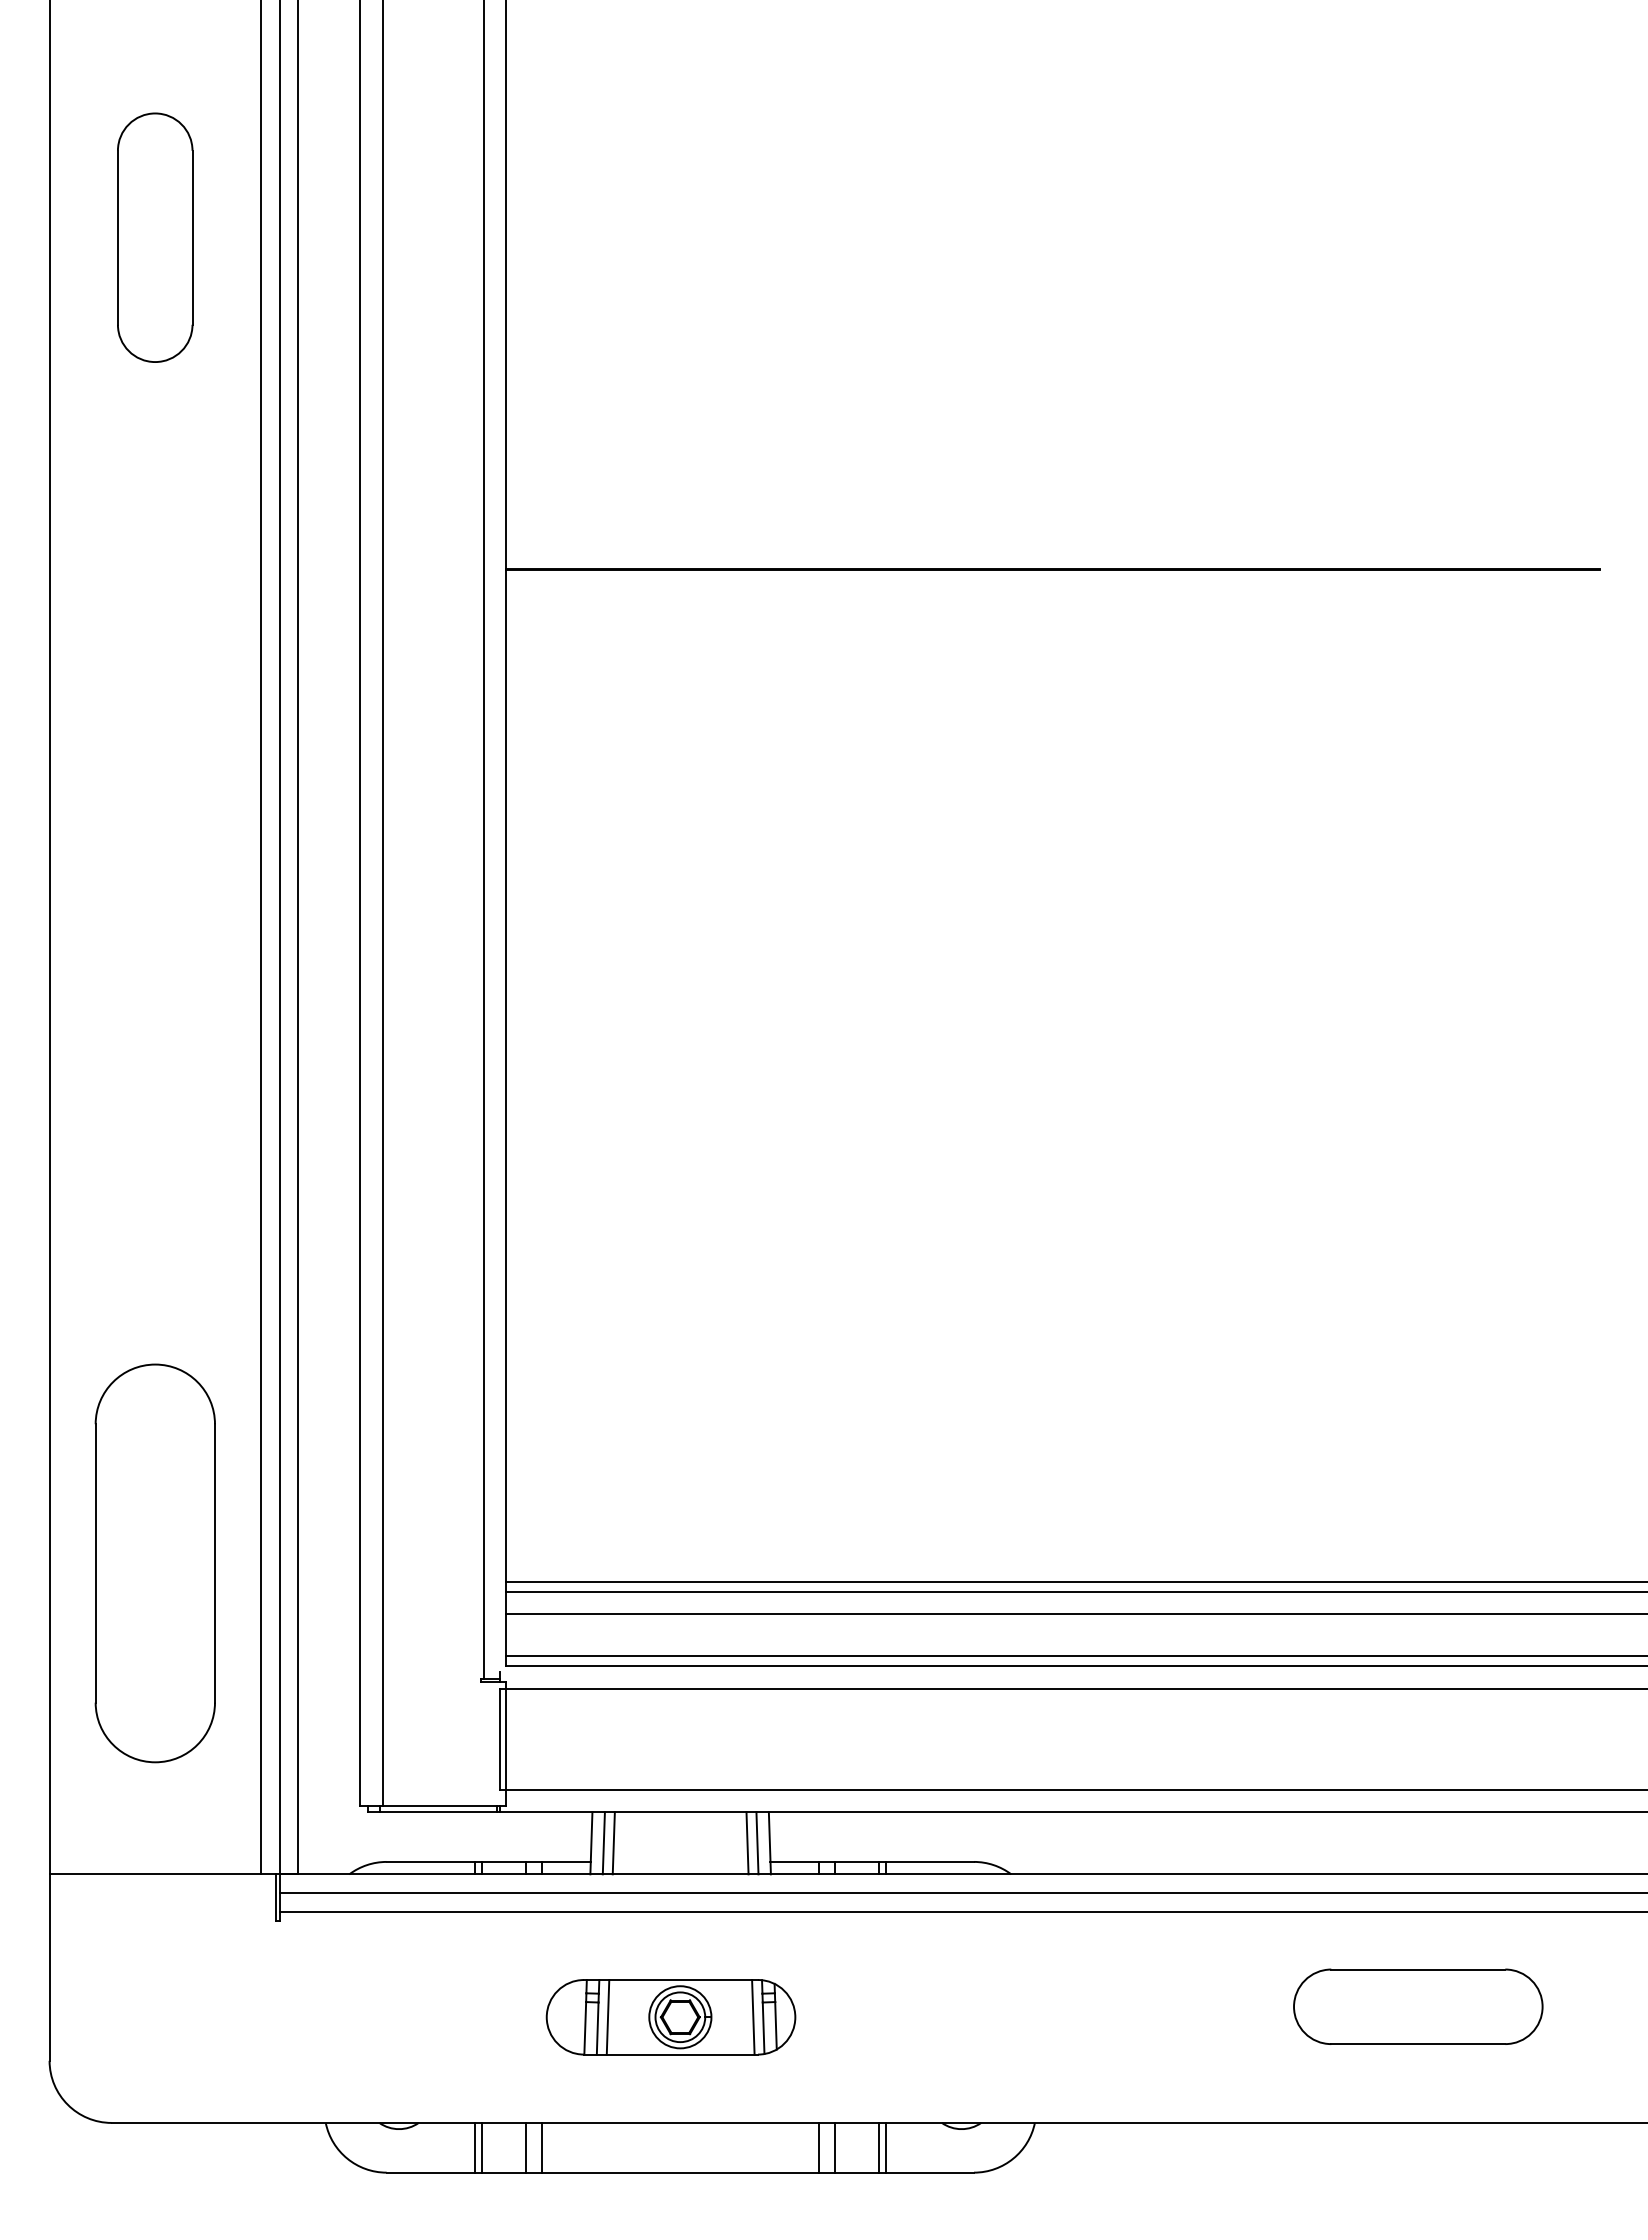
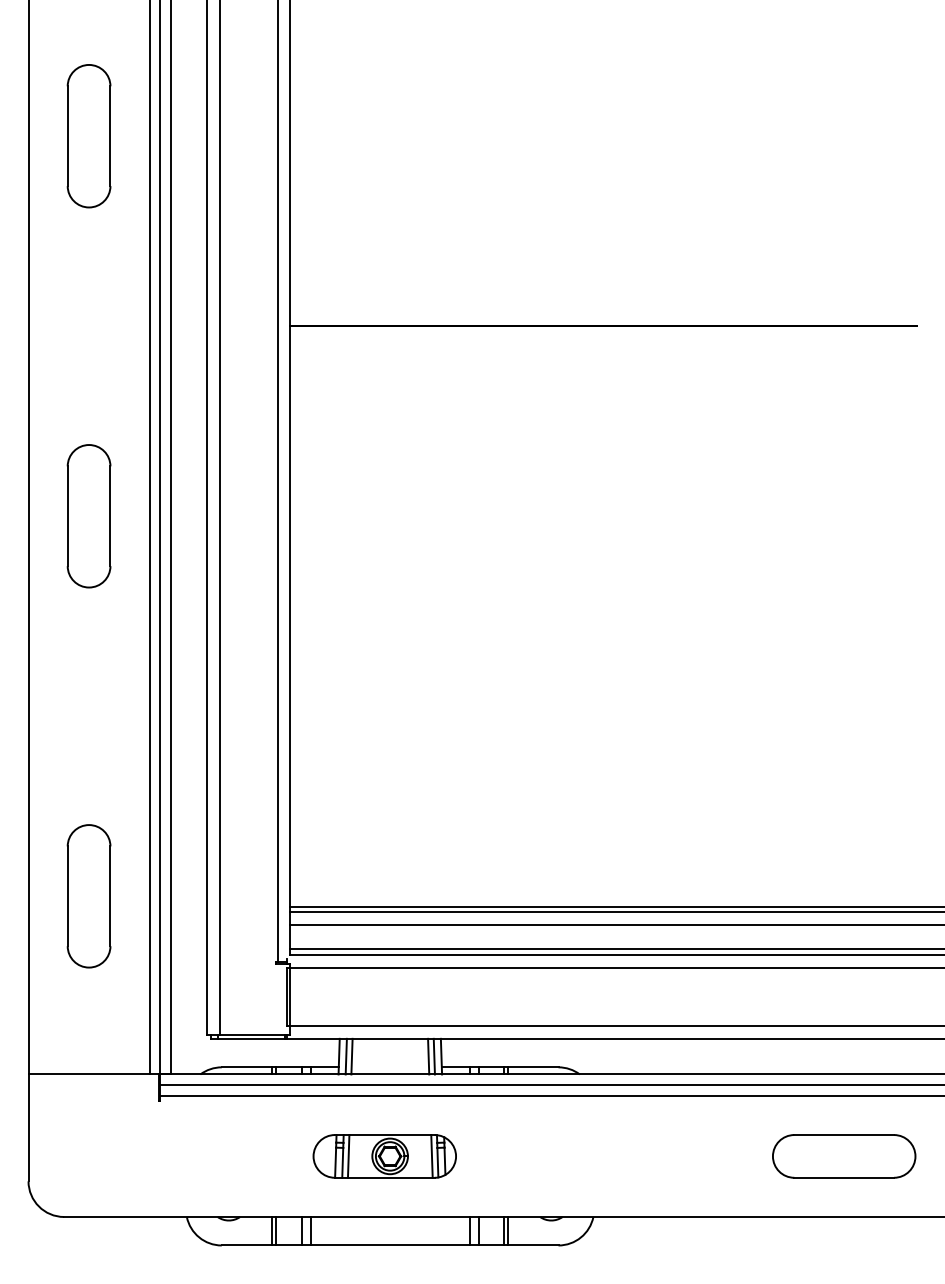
part: (154, 901) -> (88, 516), added
part: (154, 1563) -> (88, 896), size x0.62
part: (1418, 2006) -> (844, 1156), moved

